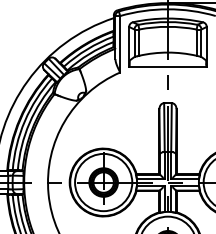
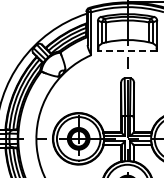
line: (167, 66) -> (127, 50), solid -> dashed

